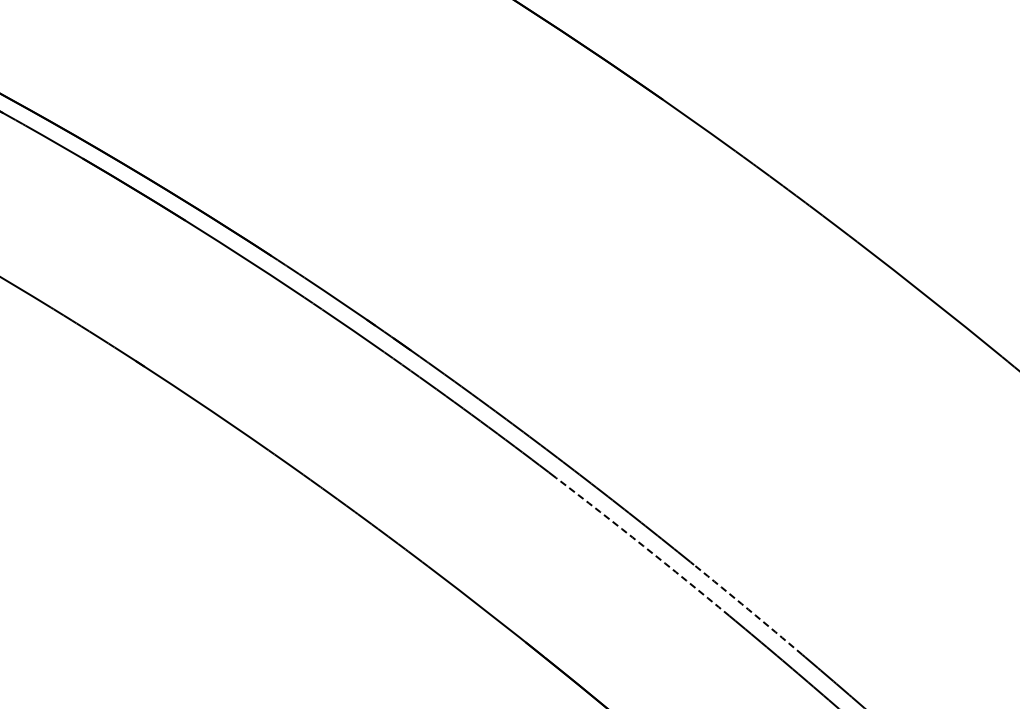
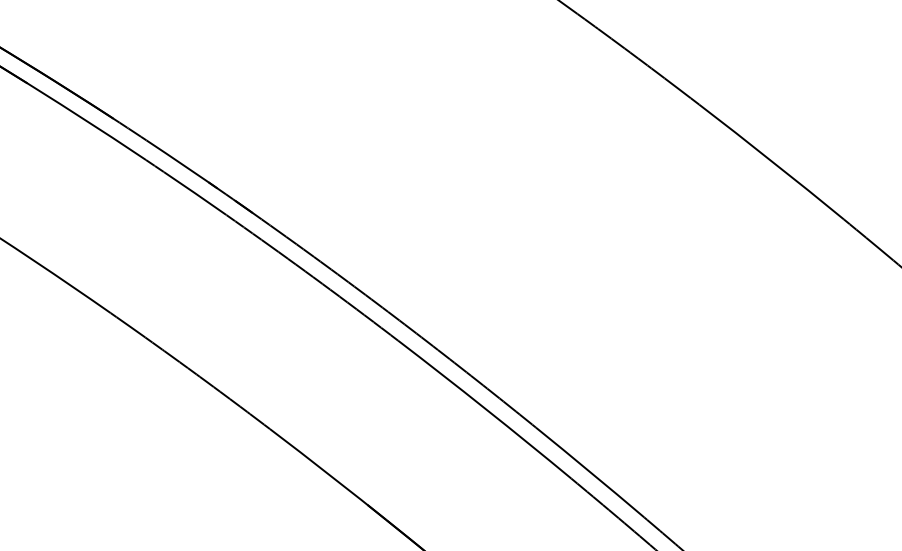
arc: (643, 546) -> (485, 409), dashed -> solid
arc: (748, 609) -> (590, 472), dashed -> solid

